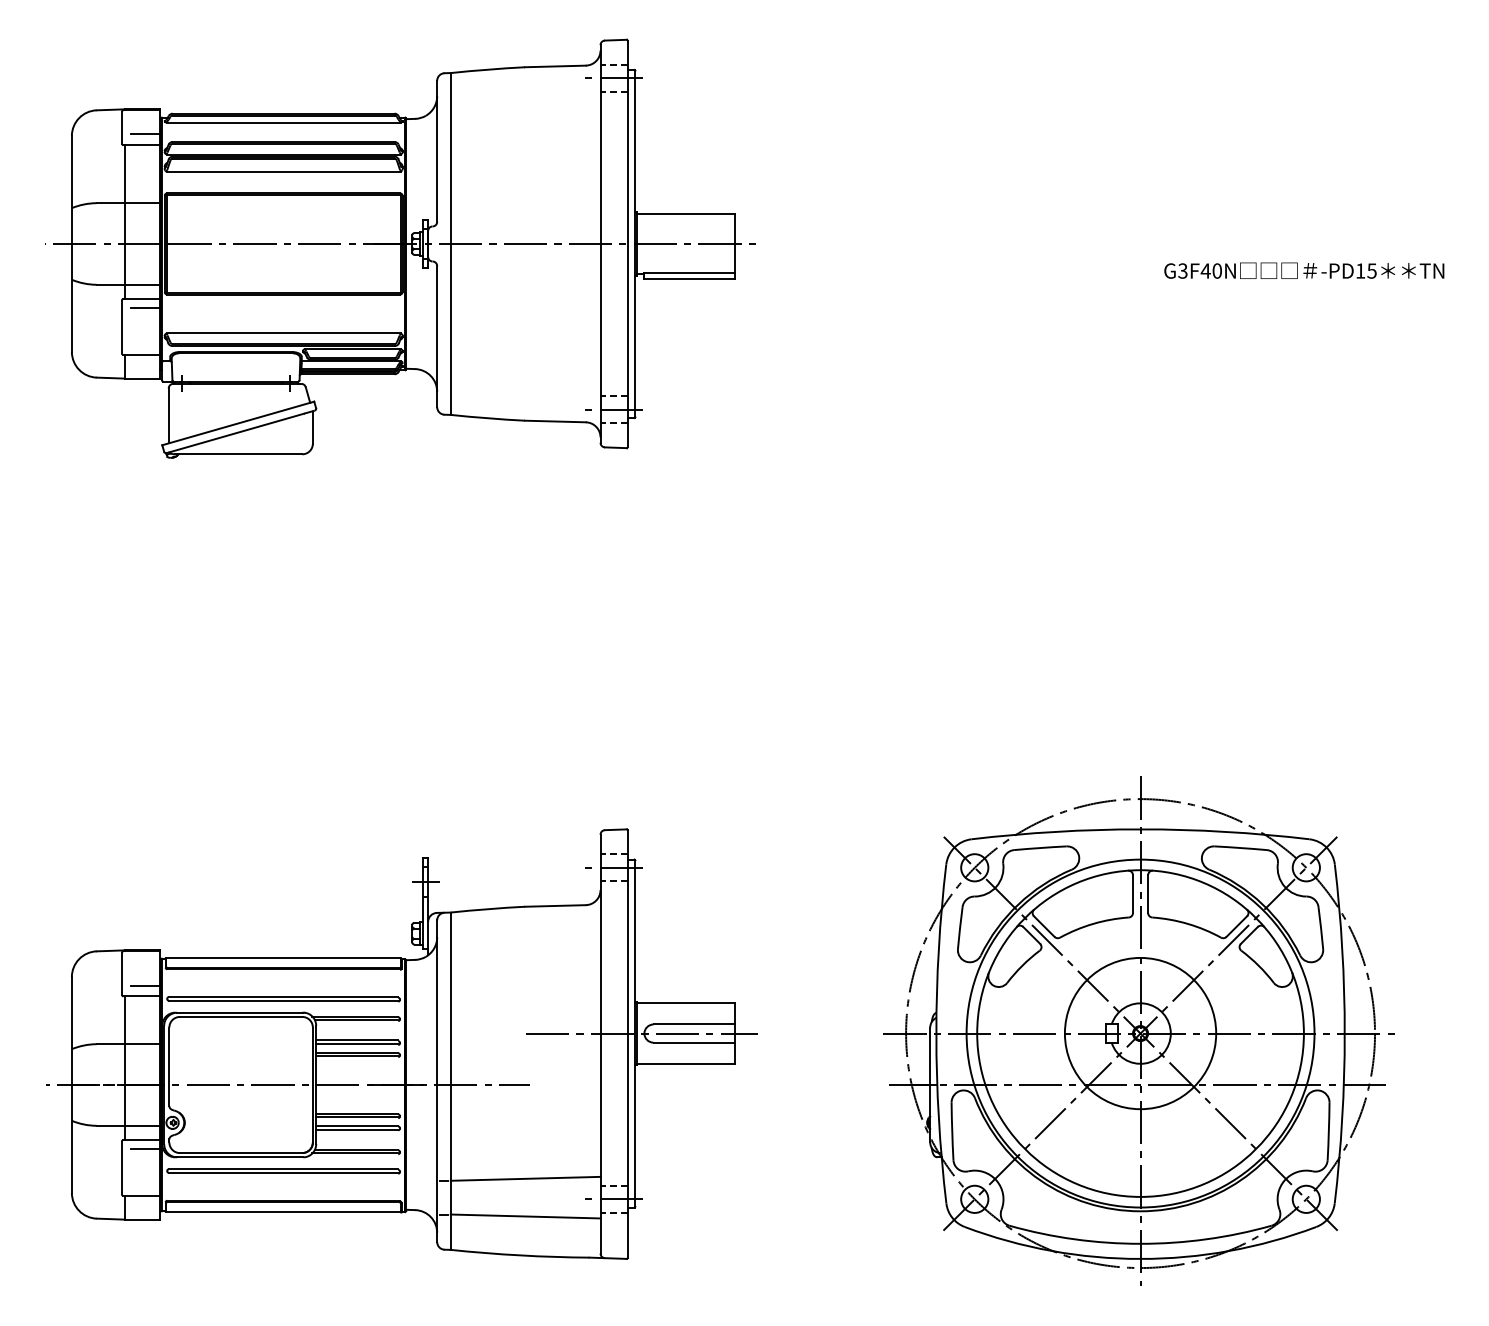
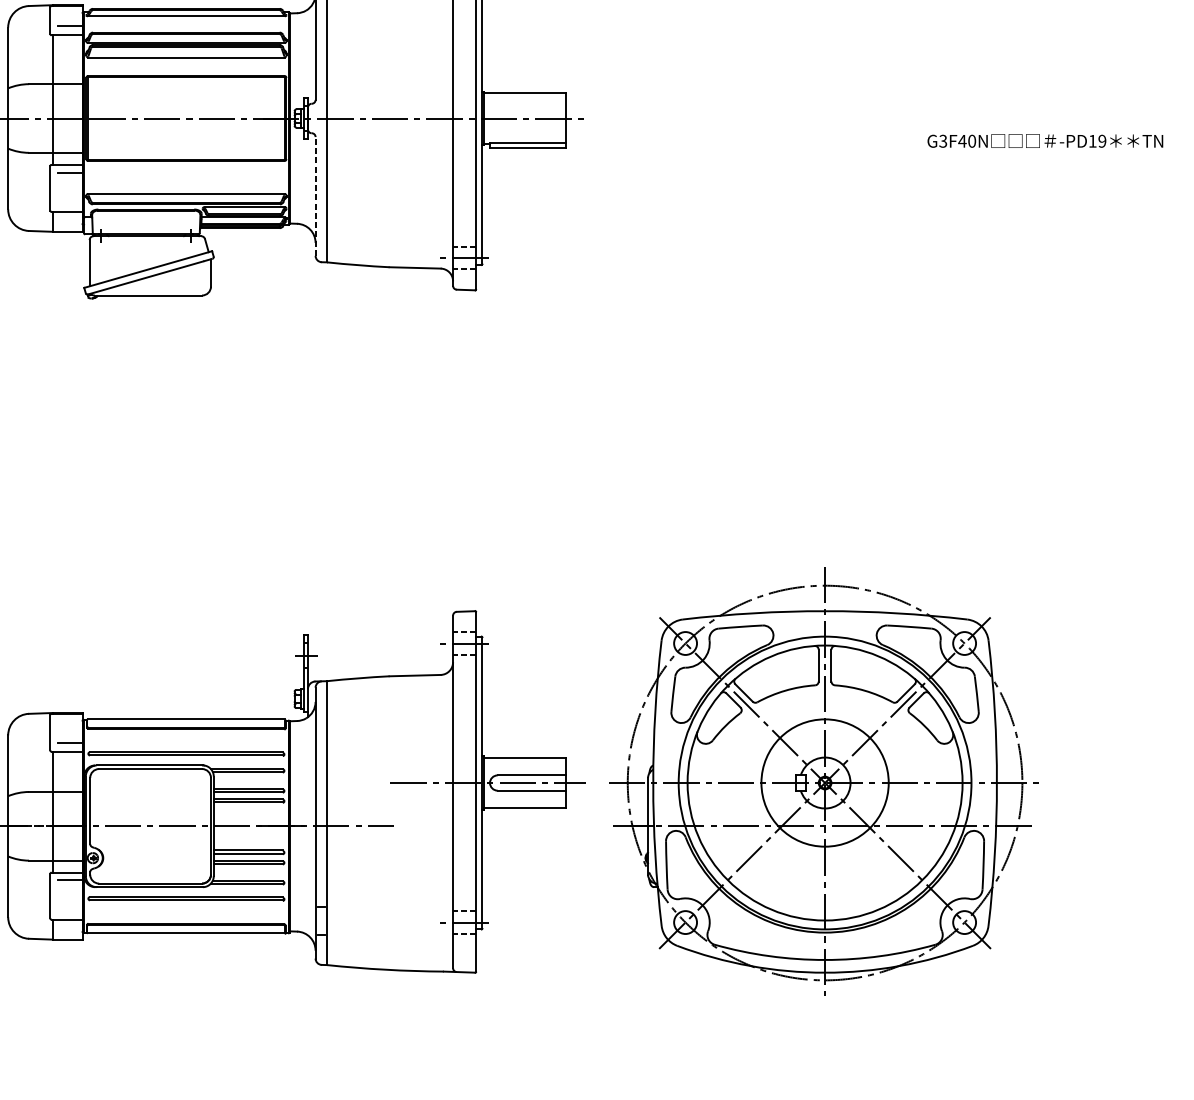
text: (1371, 270) -> (1101, 140), -PD15 -> -PD19
line: (437, 336) -> (315, 196), solid -> dashed
part: (1138, 1030) -> (823, 780), moved
line: (525, 1178) -> (389, 905), removed
line: (525, 1216) -> (389, 936), removed

